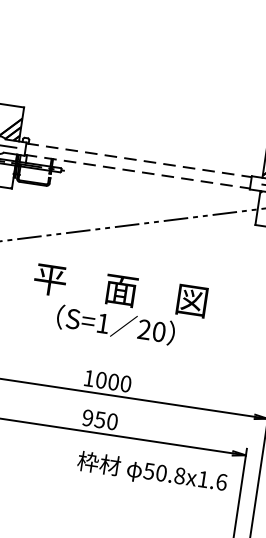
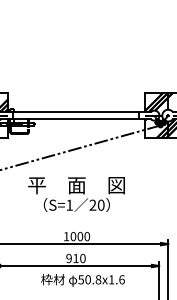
line: (139, 160) -> (76, 112), dashed -> solid
line: (138, 171) -> (76, 118), dashed -> solid
text: (99, 419) -> (75, 258), 950 -> 910
text: (151, 472) -> (82, 280), moved

